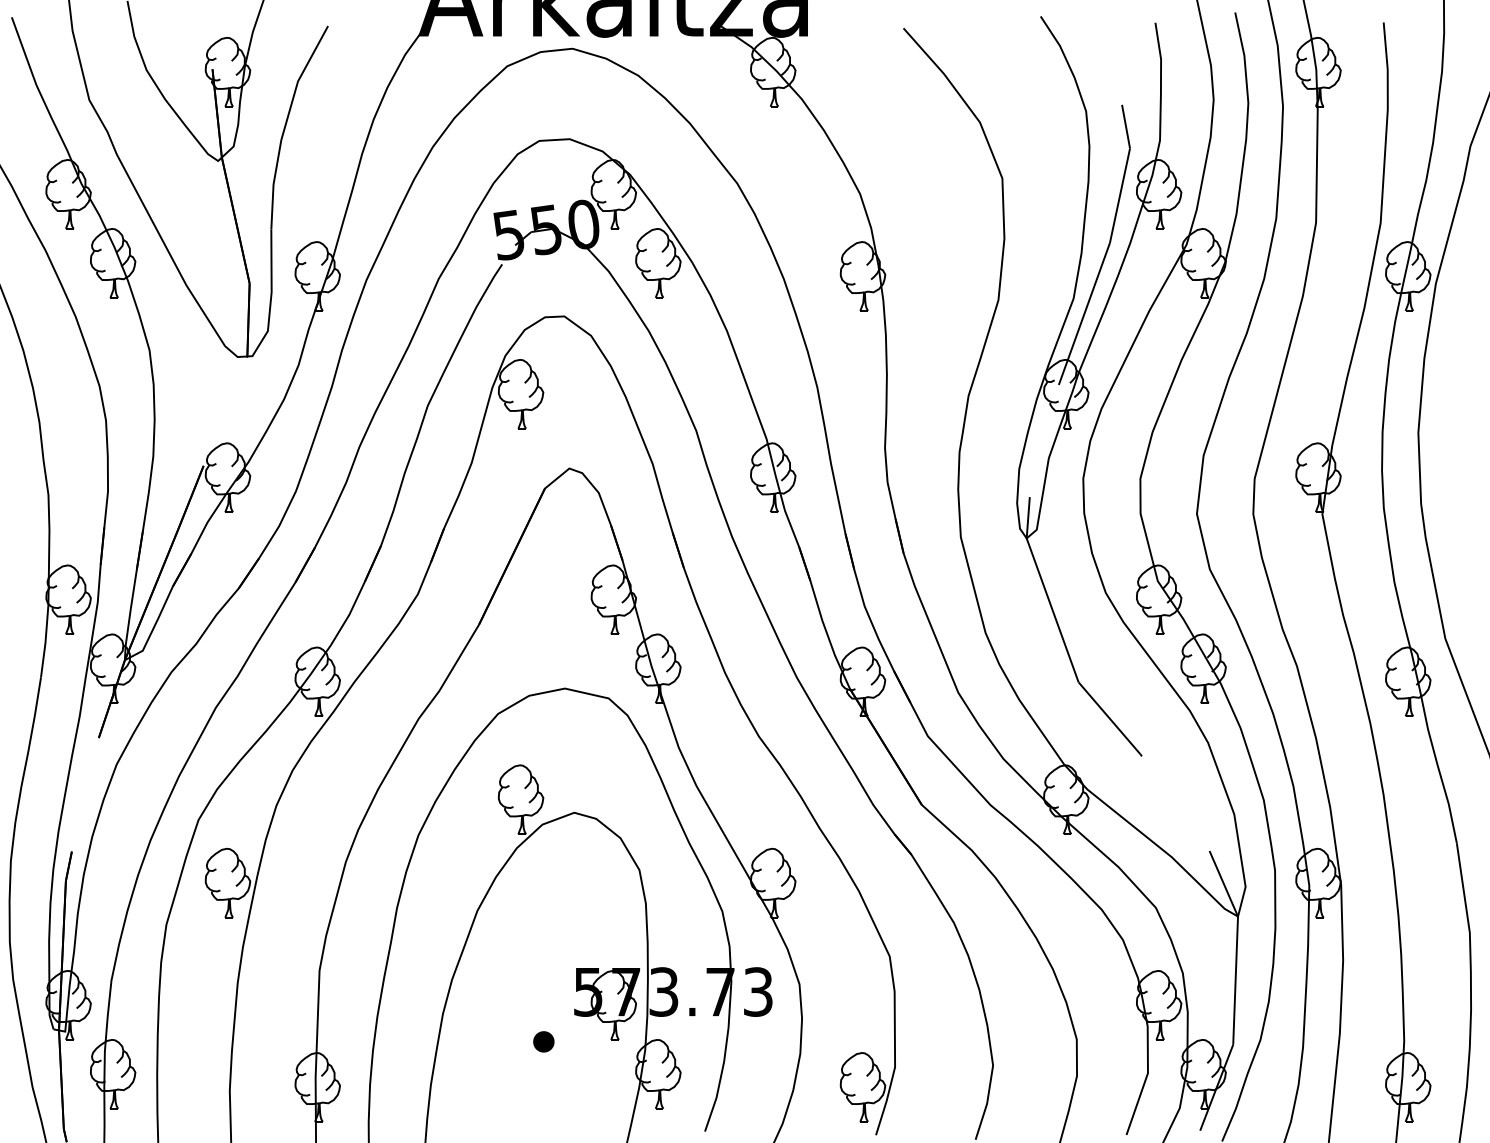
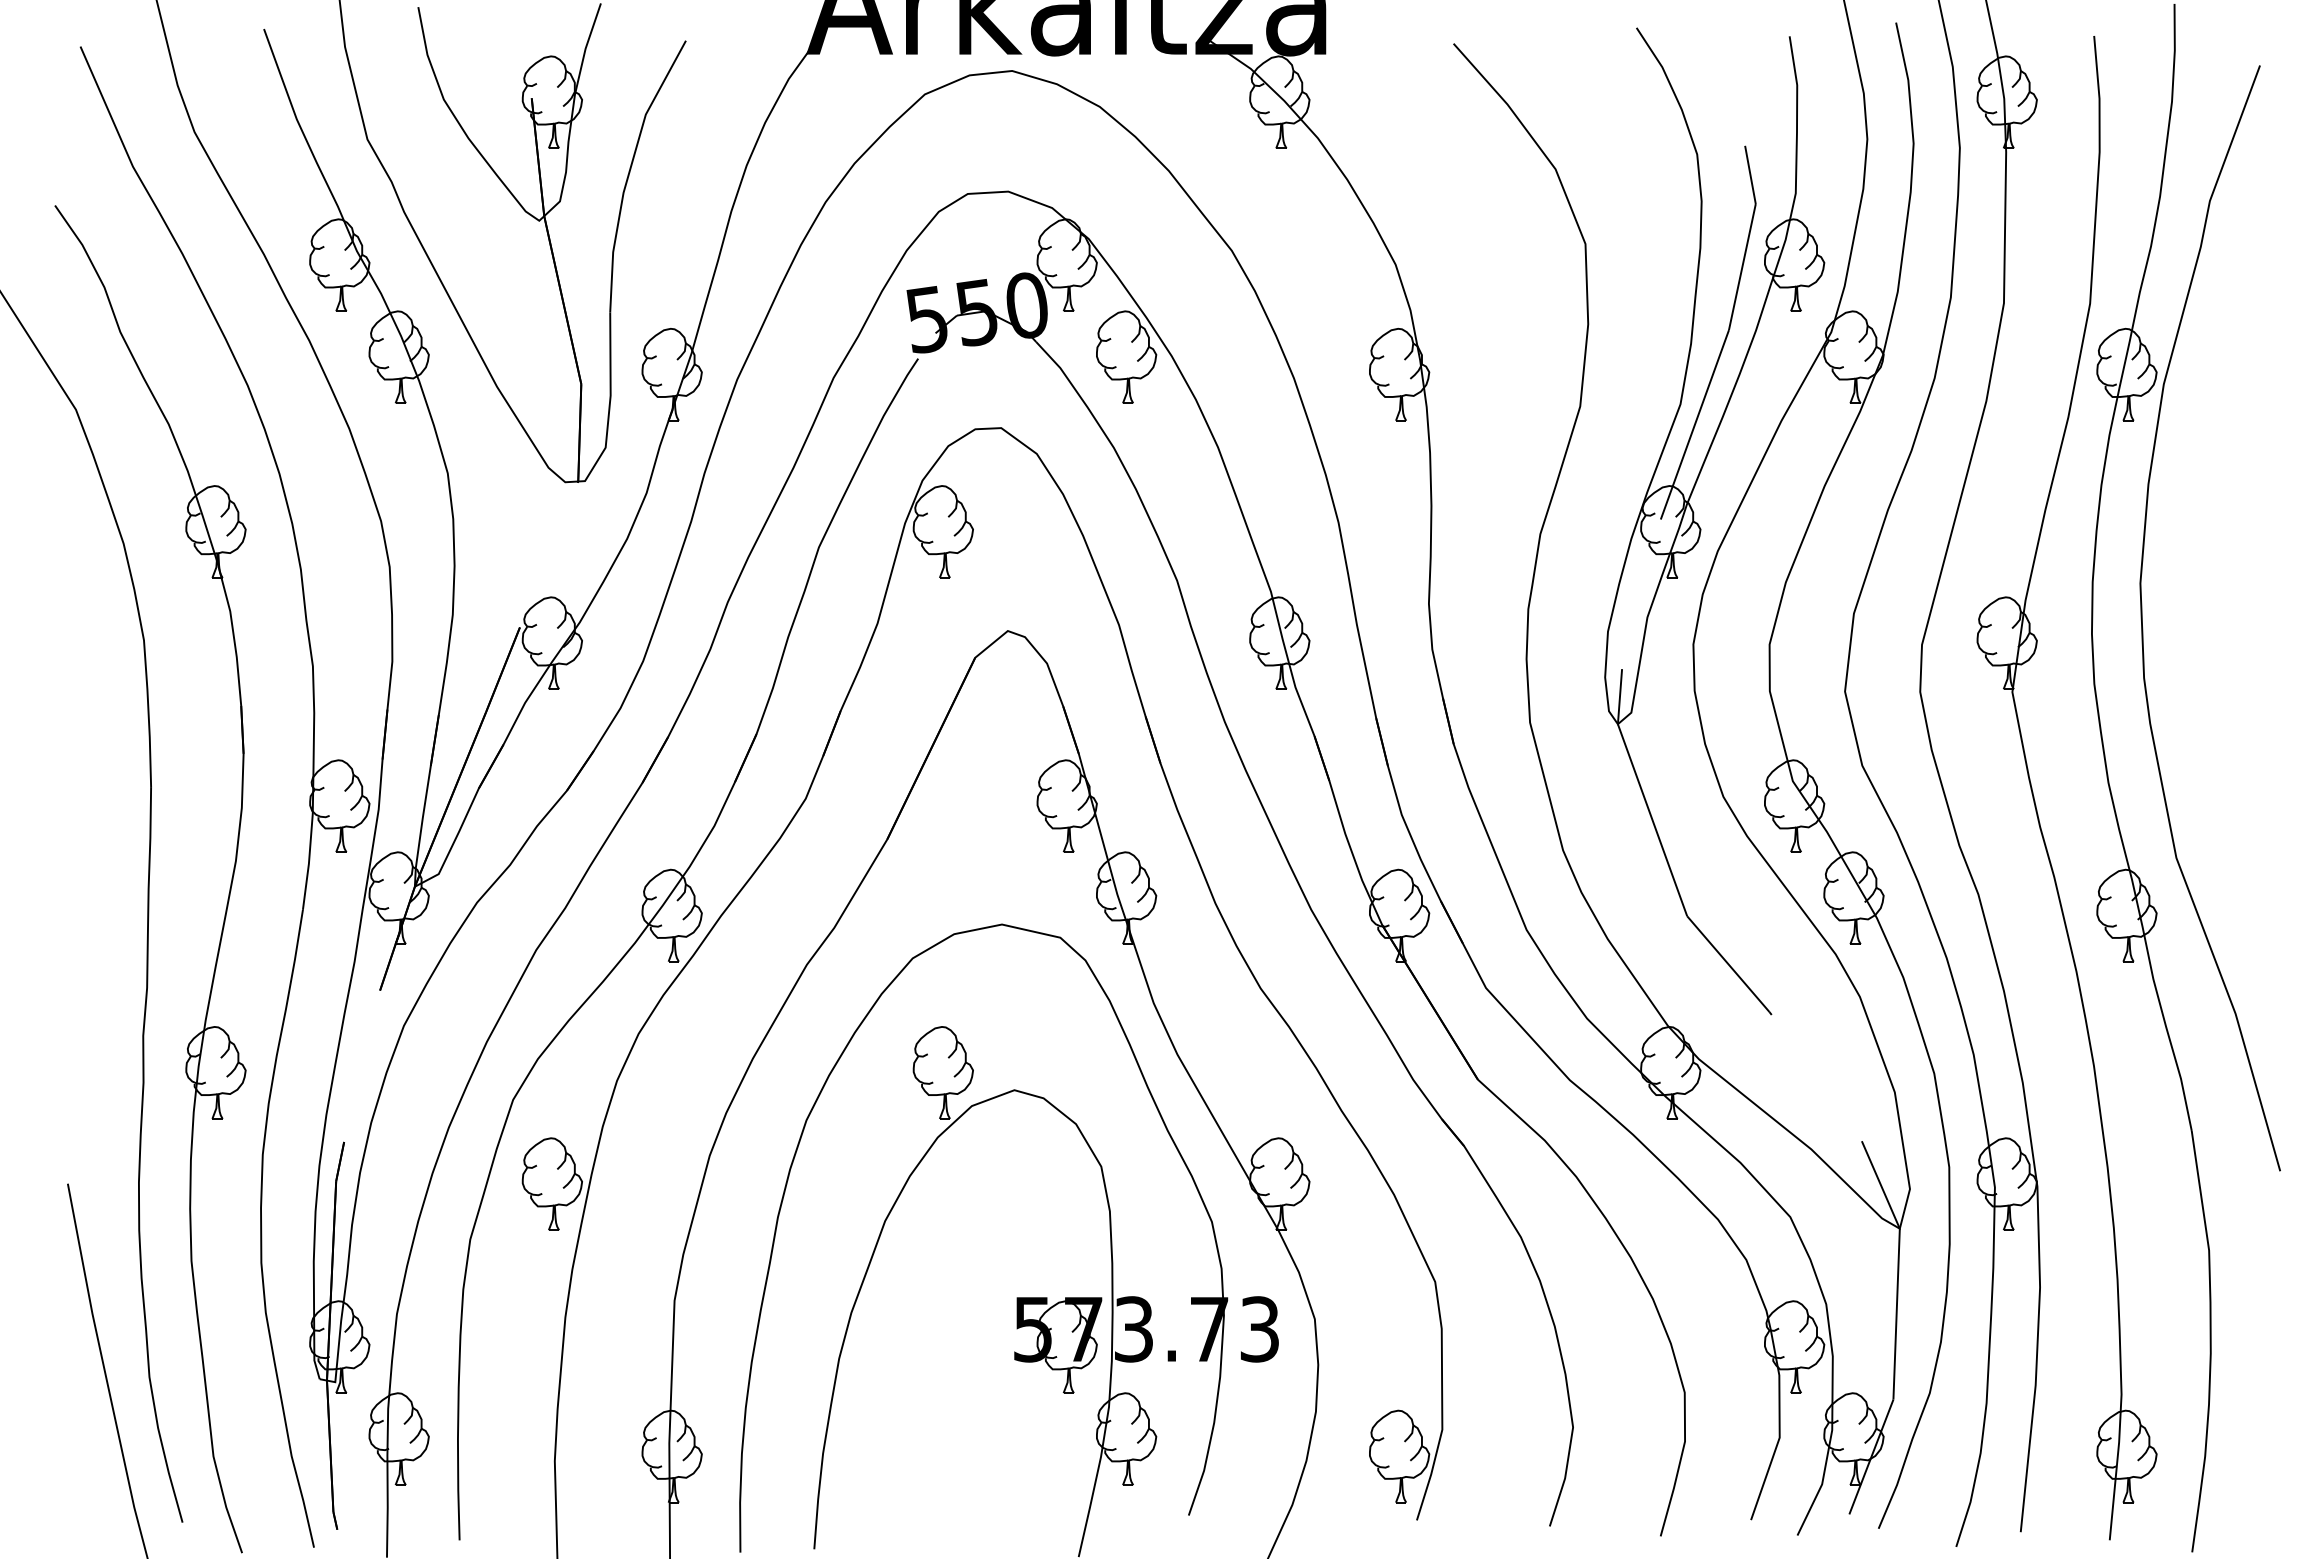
part: (543, 1041) -> (973, 1395), removed

